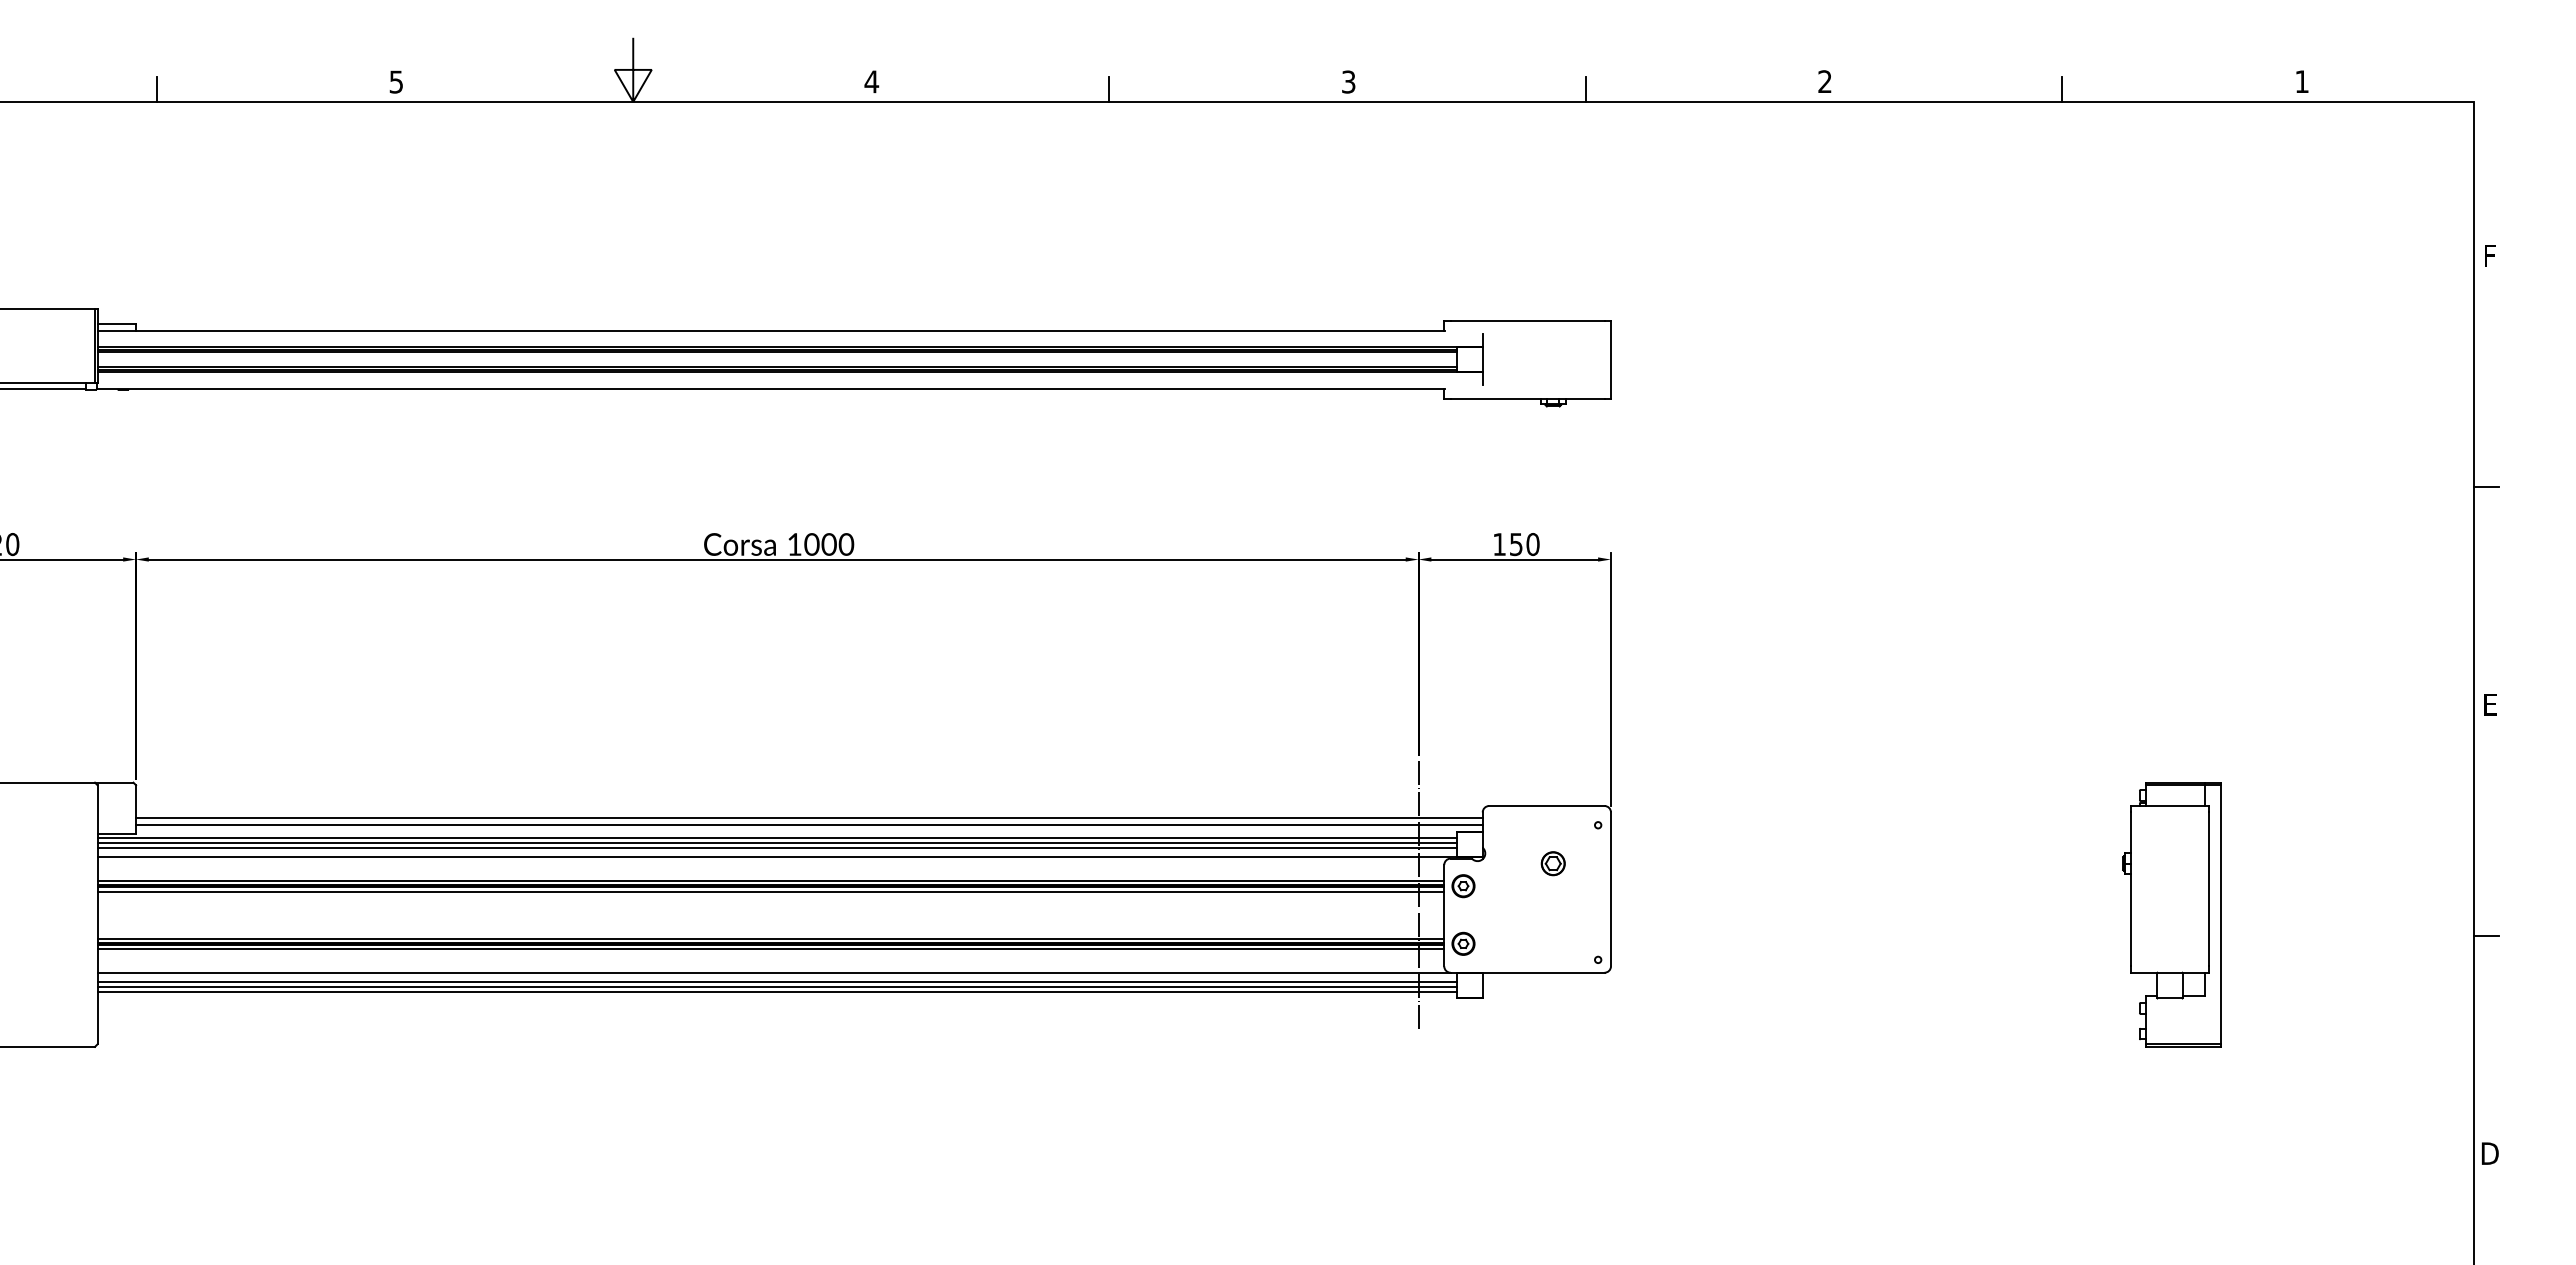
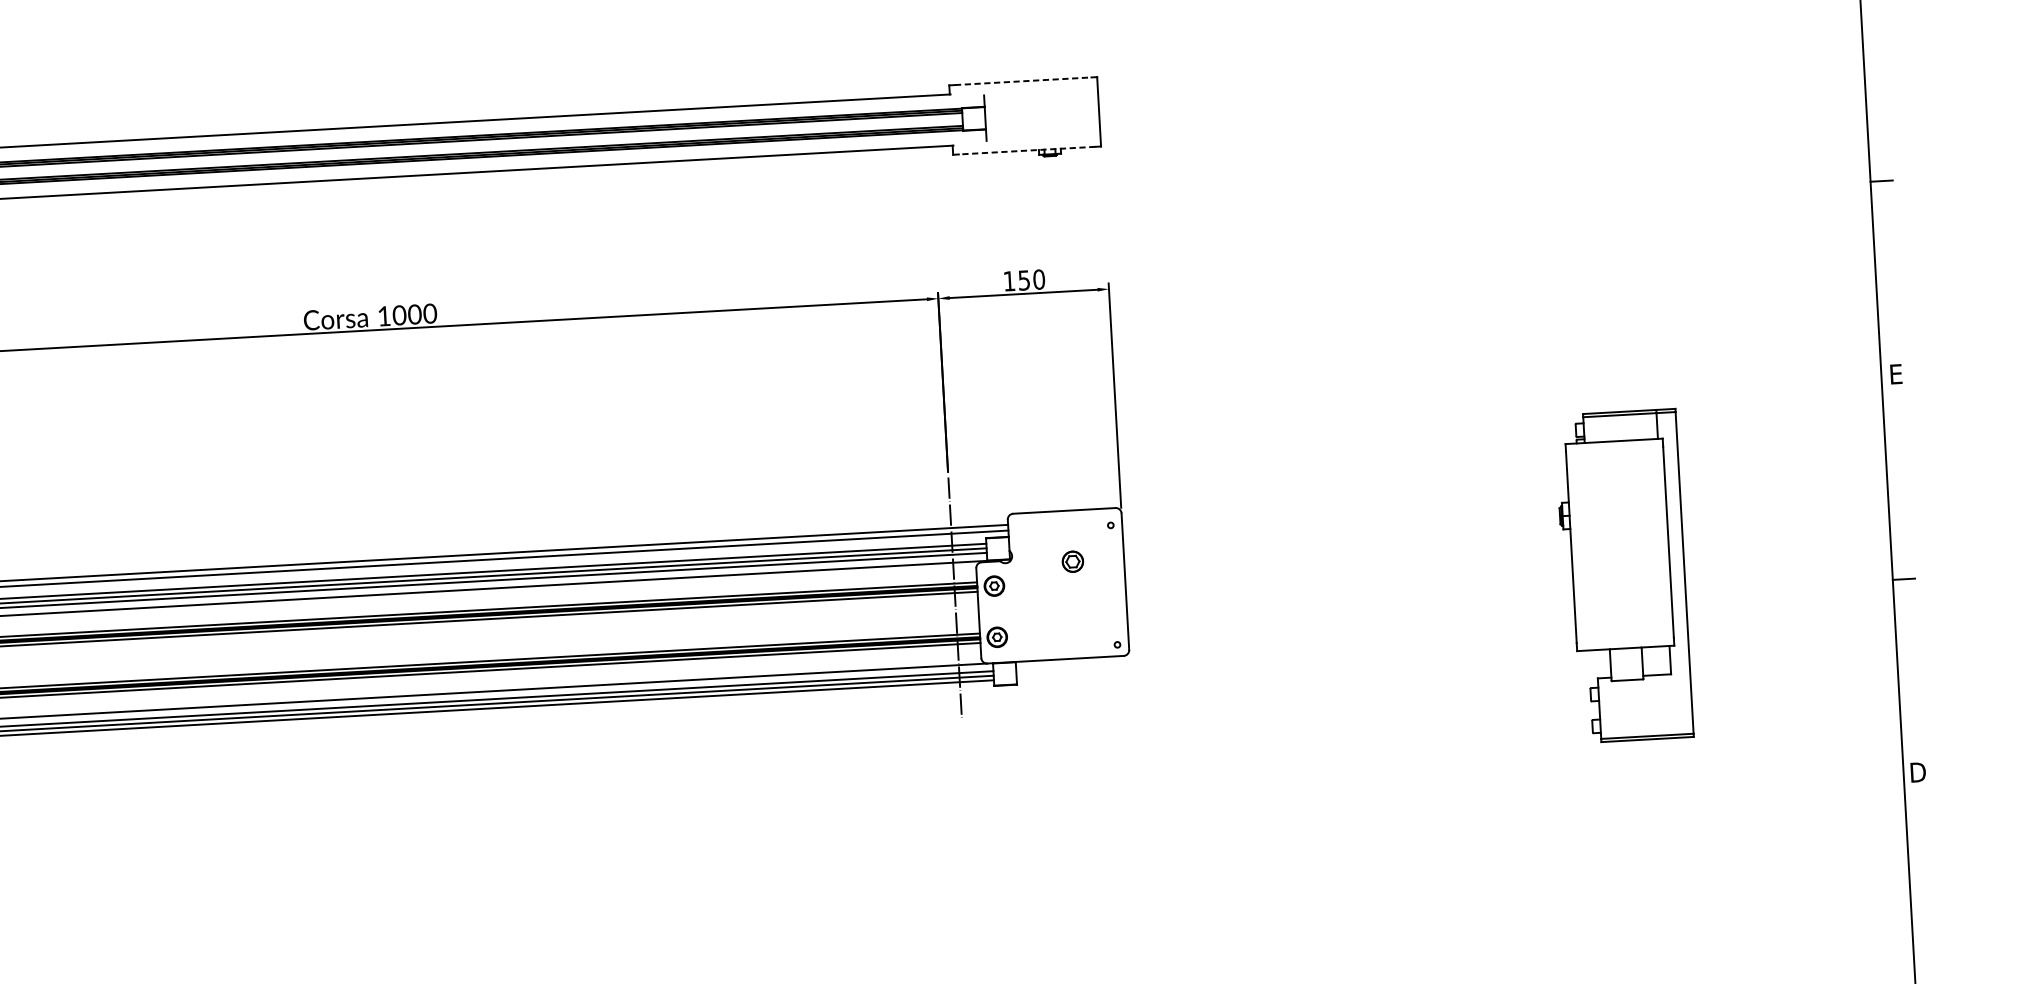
line: (1527, 320) -> (1023, 81), solid -> dashed
line: (1527, 398) -> (1026, 150), solid -> dashed
part: (2171, 914) -> (1623, 576), size x1.4

